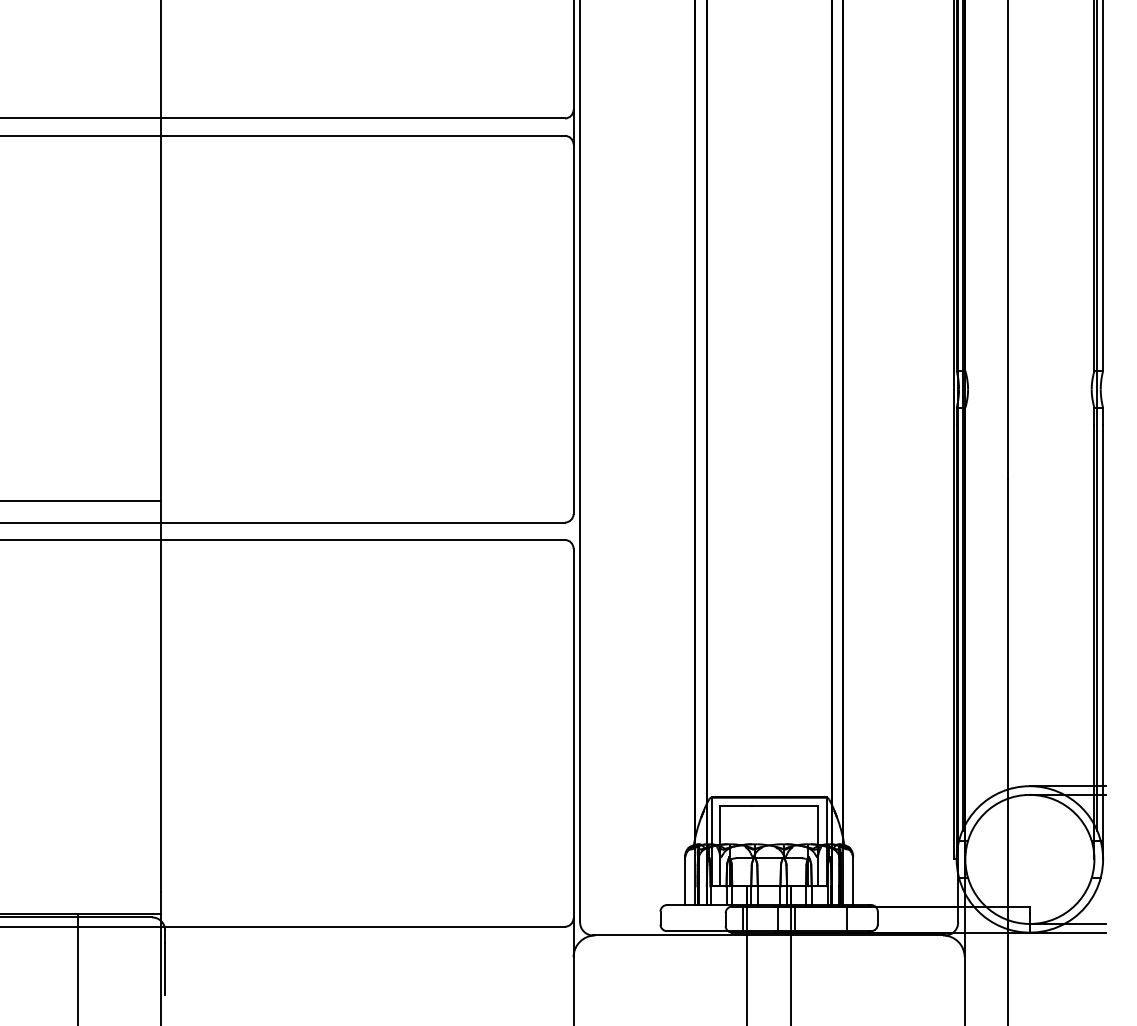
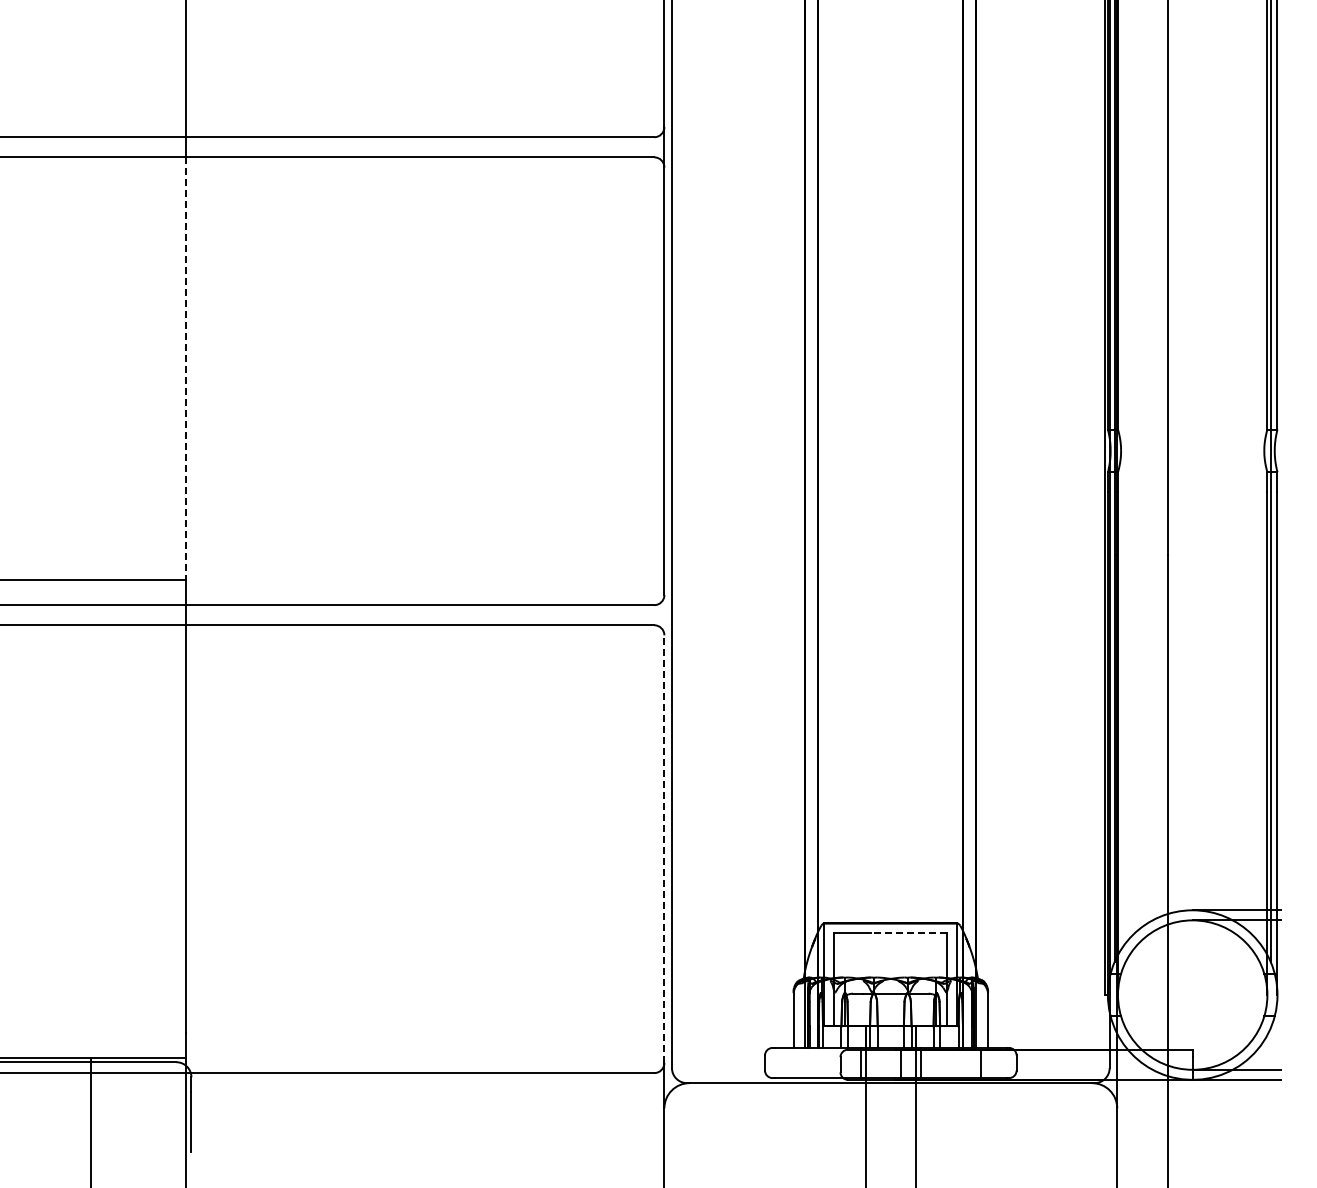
line: (160, 319) -> (186, 369), solid -> dashed
line: (573, 733) -> (664, 849), solid -> dashed
line: (784, 806) -> (908, 933), solid -> dashed

